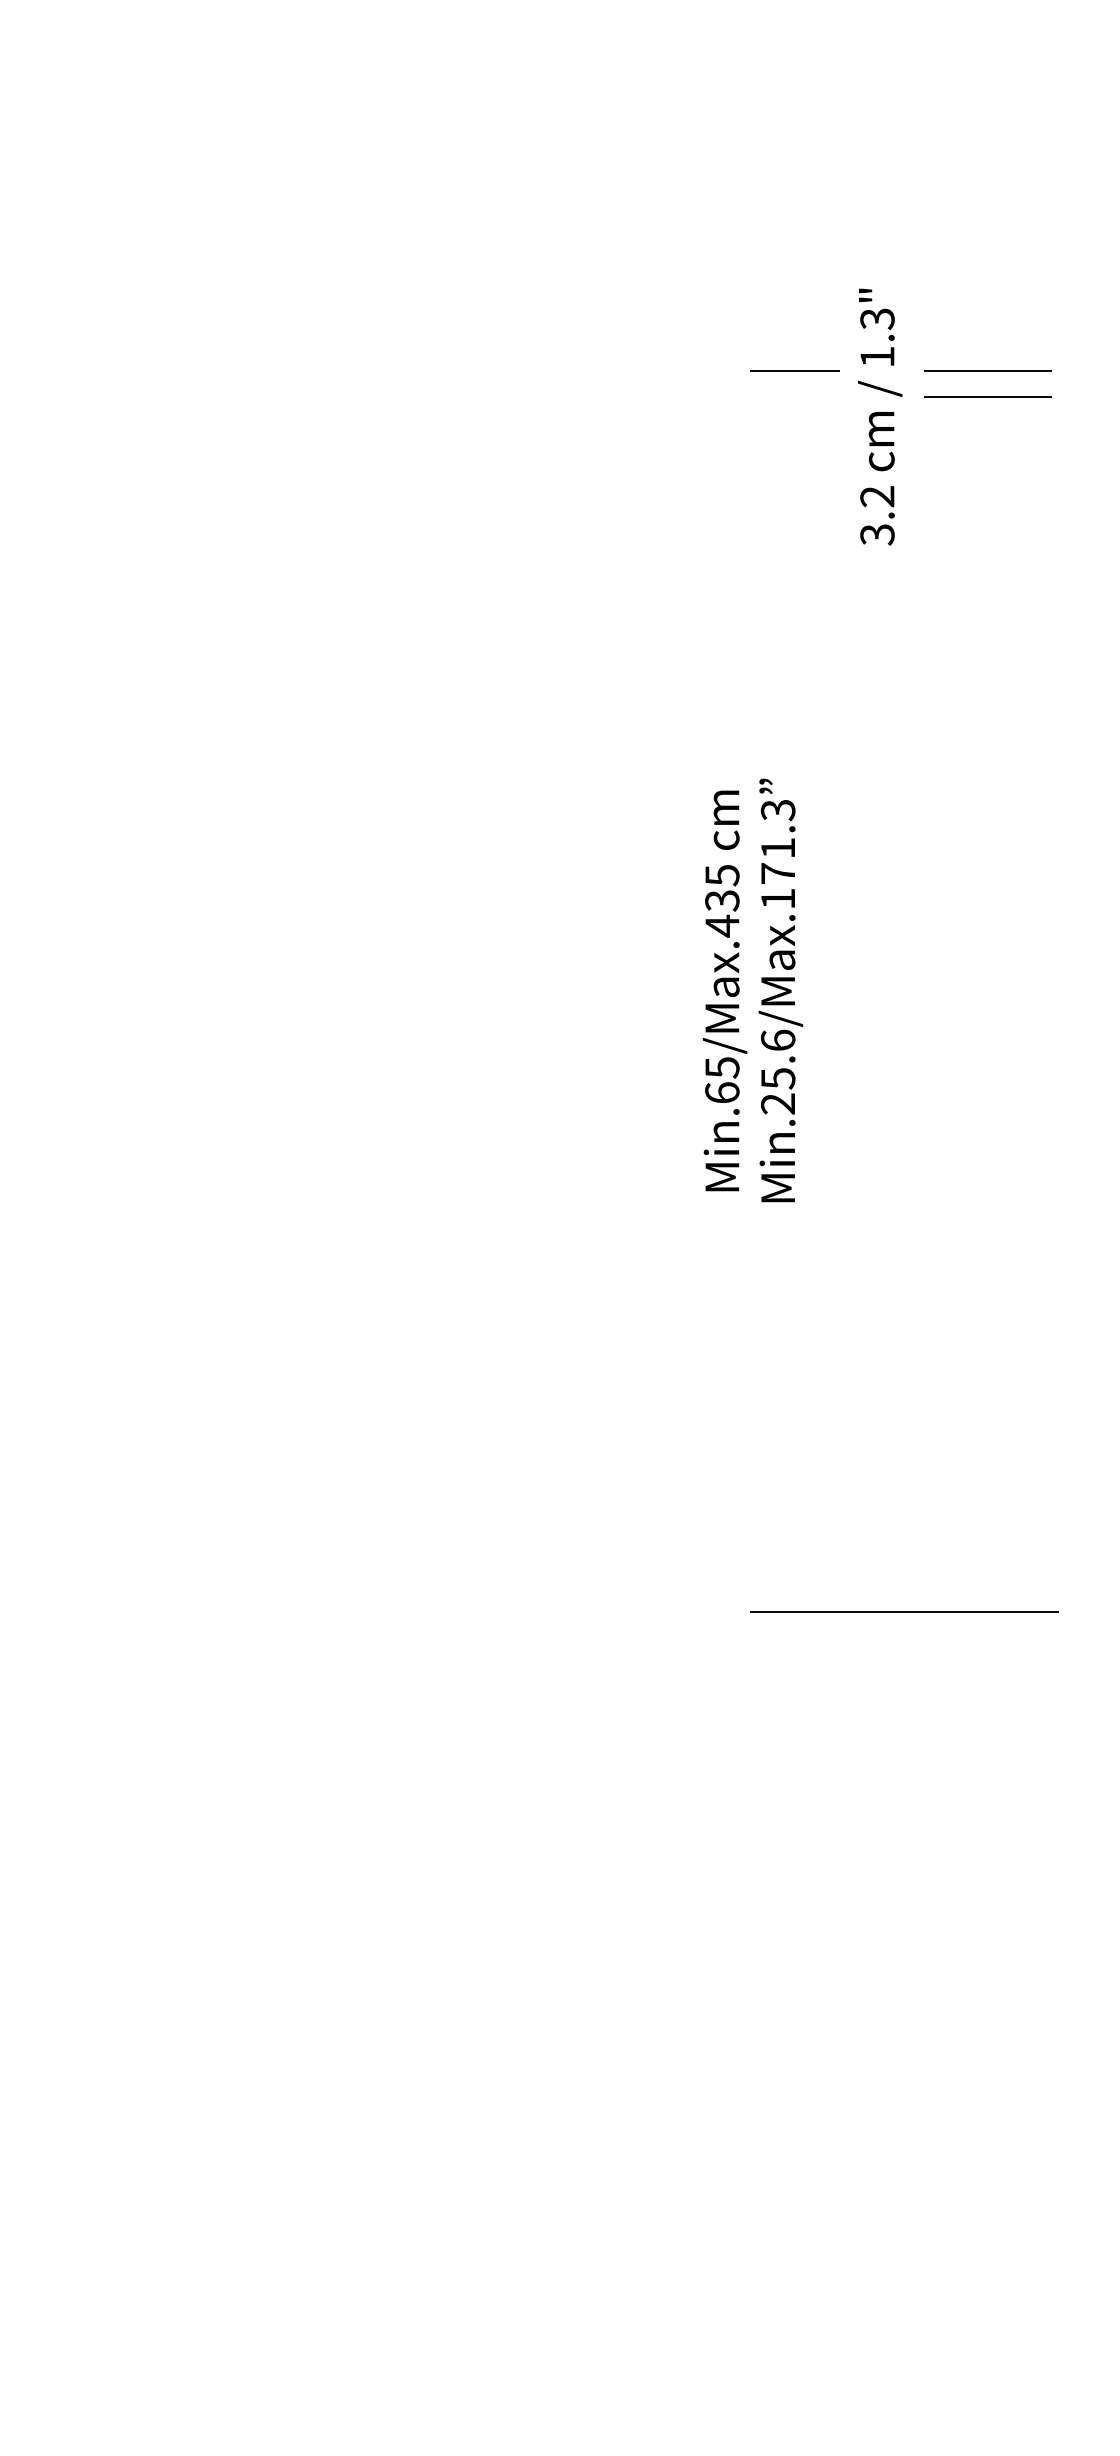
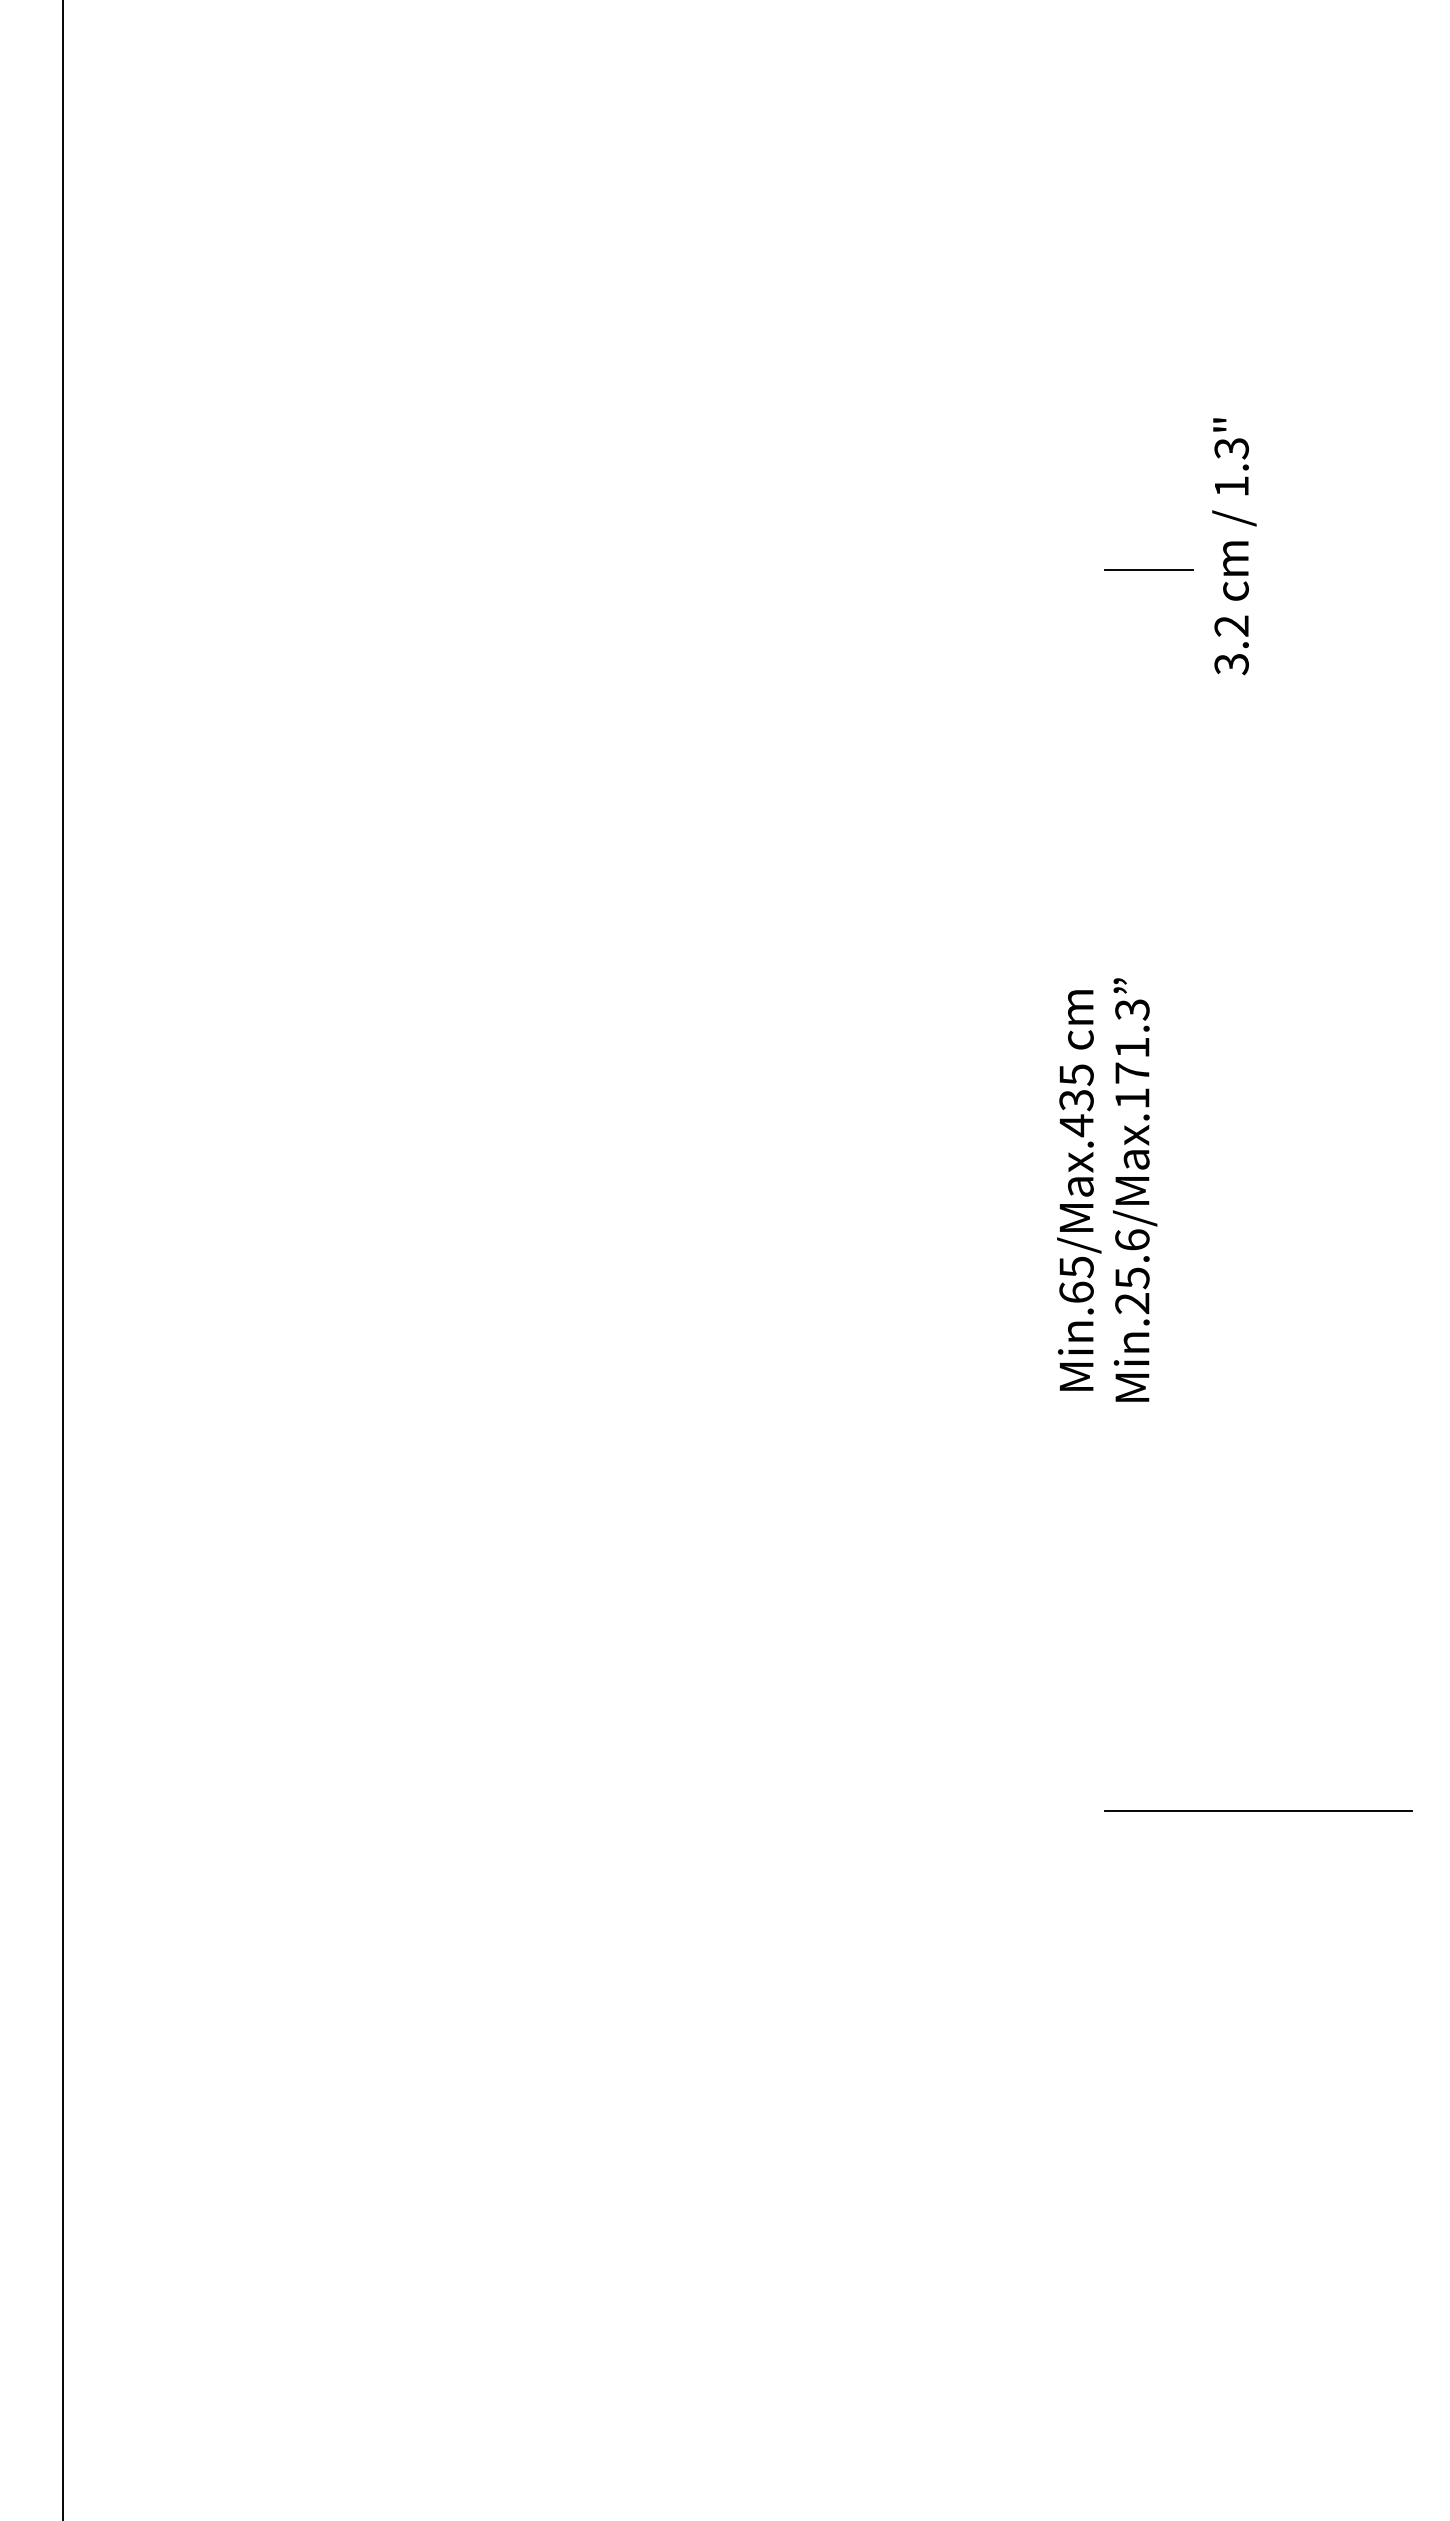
line: (988, 370) -> (1342, 570), removed
line: (988, 396) -> (1342, 596), removed
text: (880, 416) -> (1234, 546), moved

